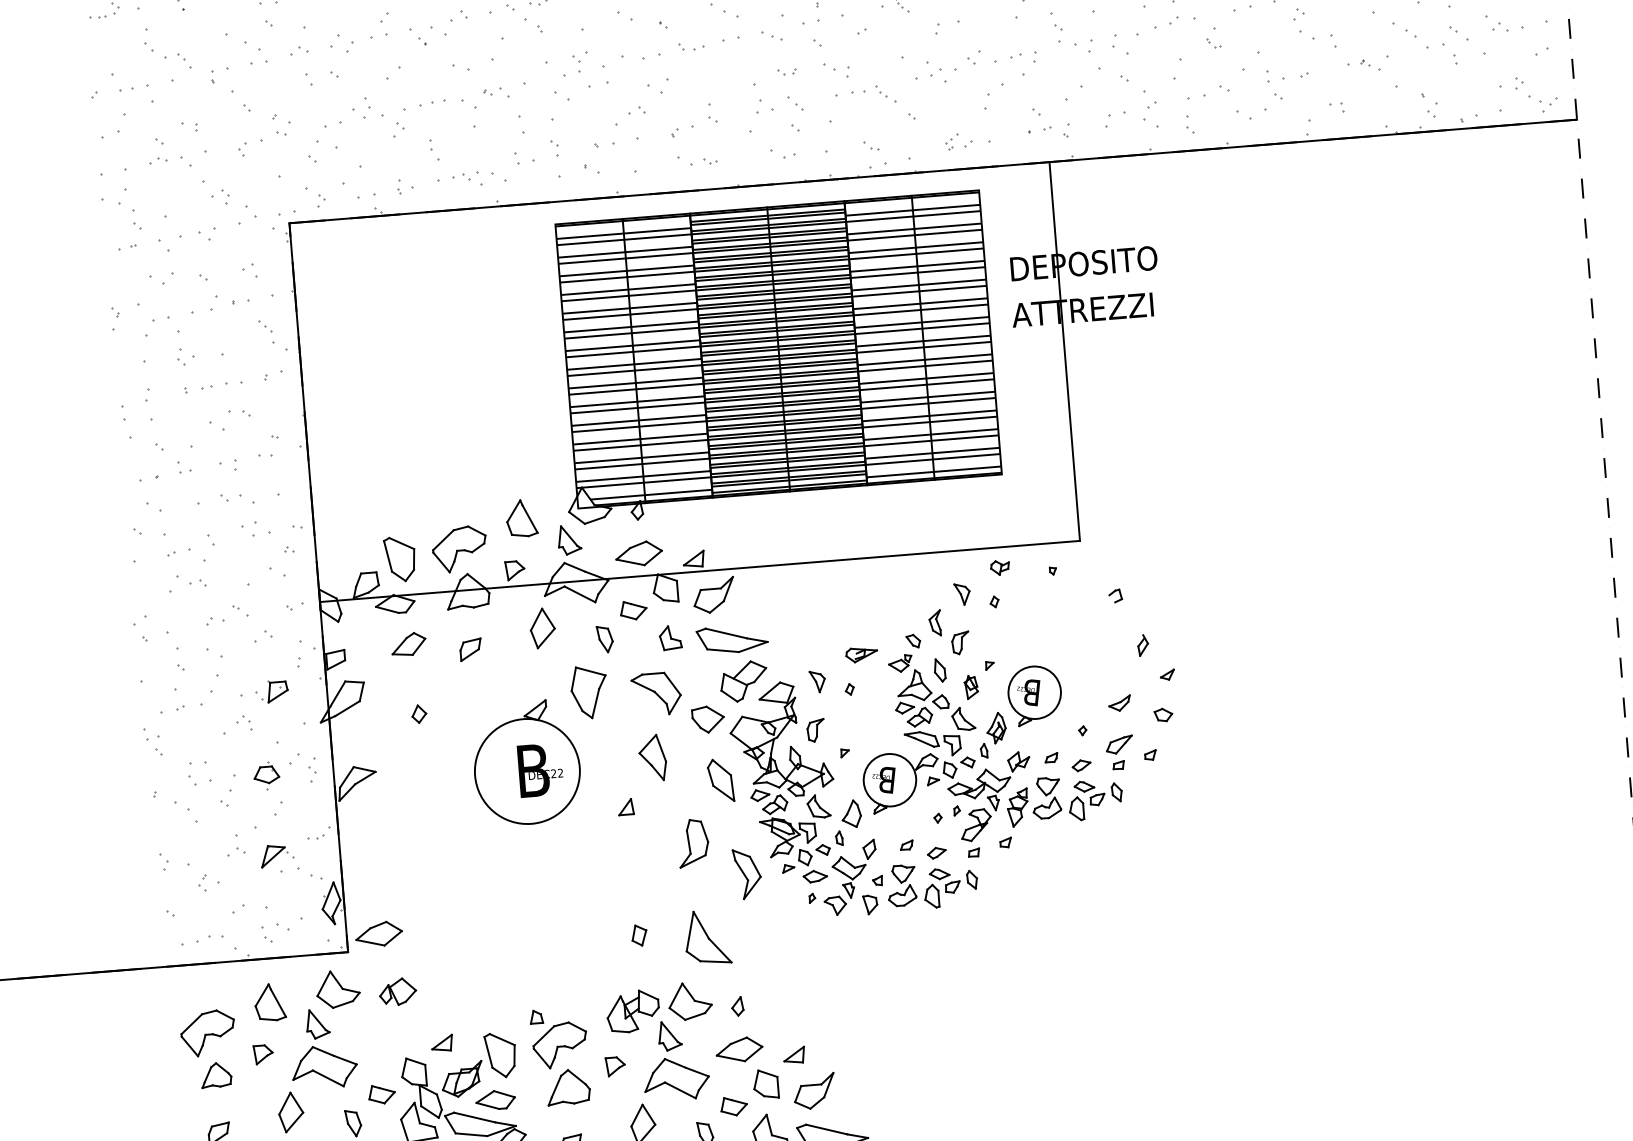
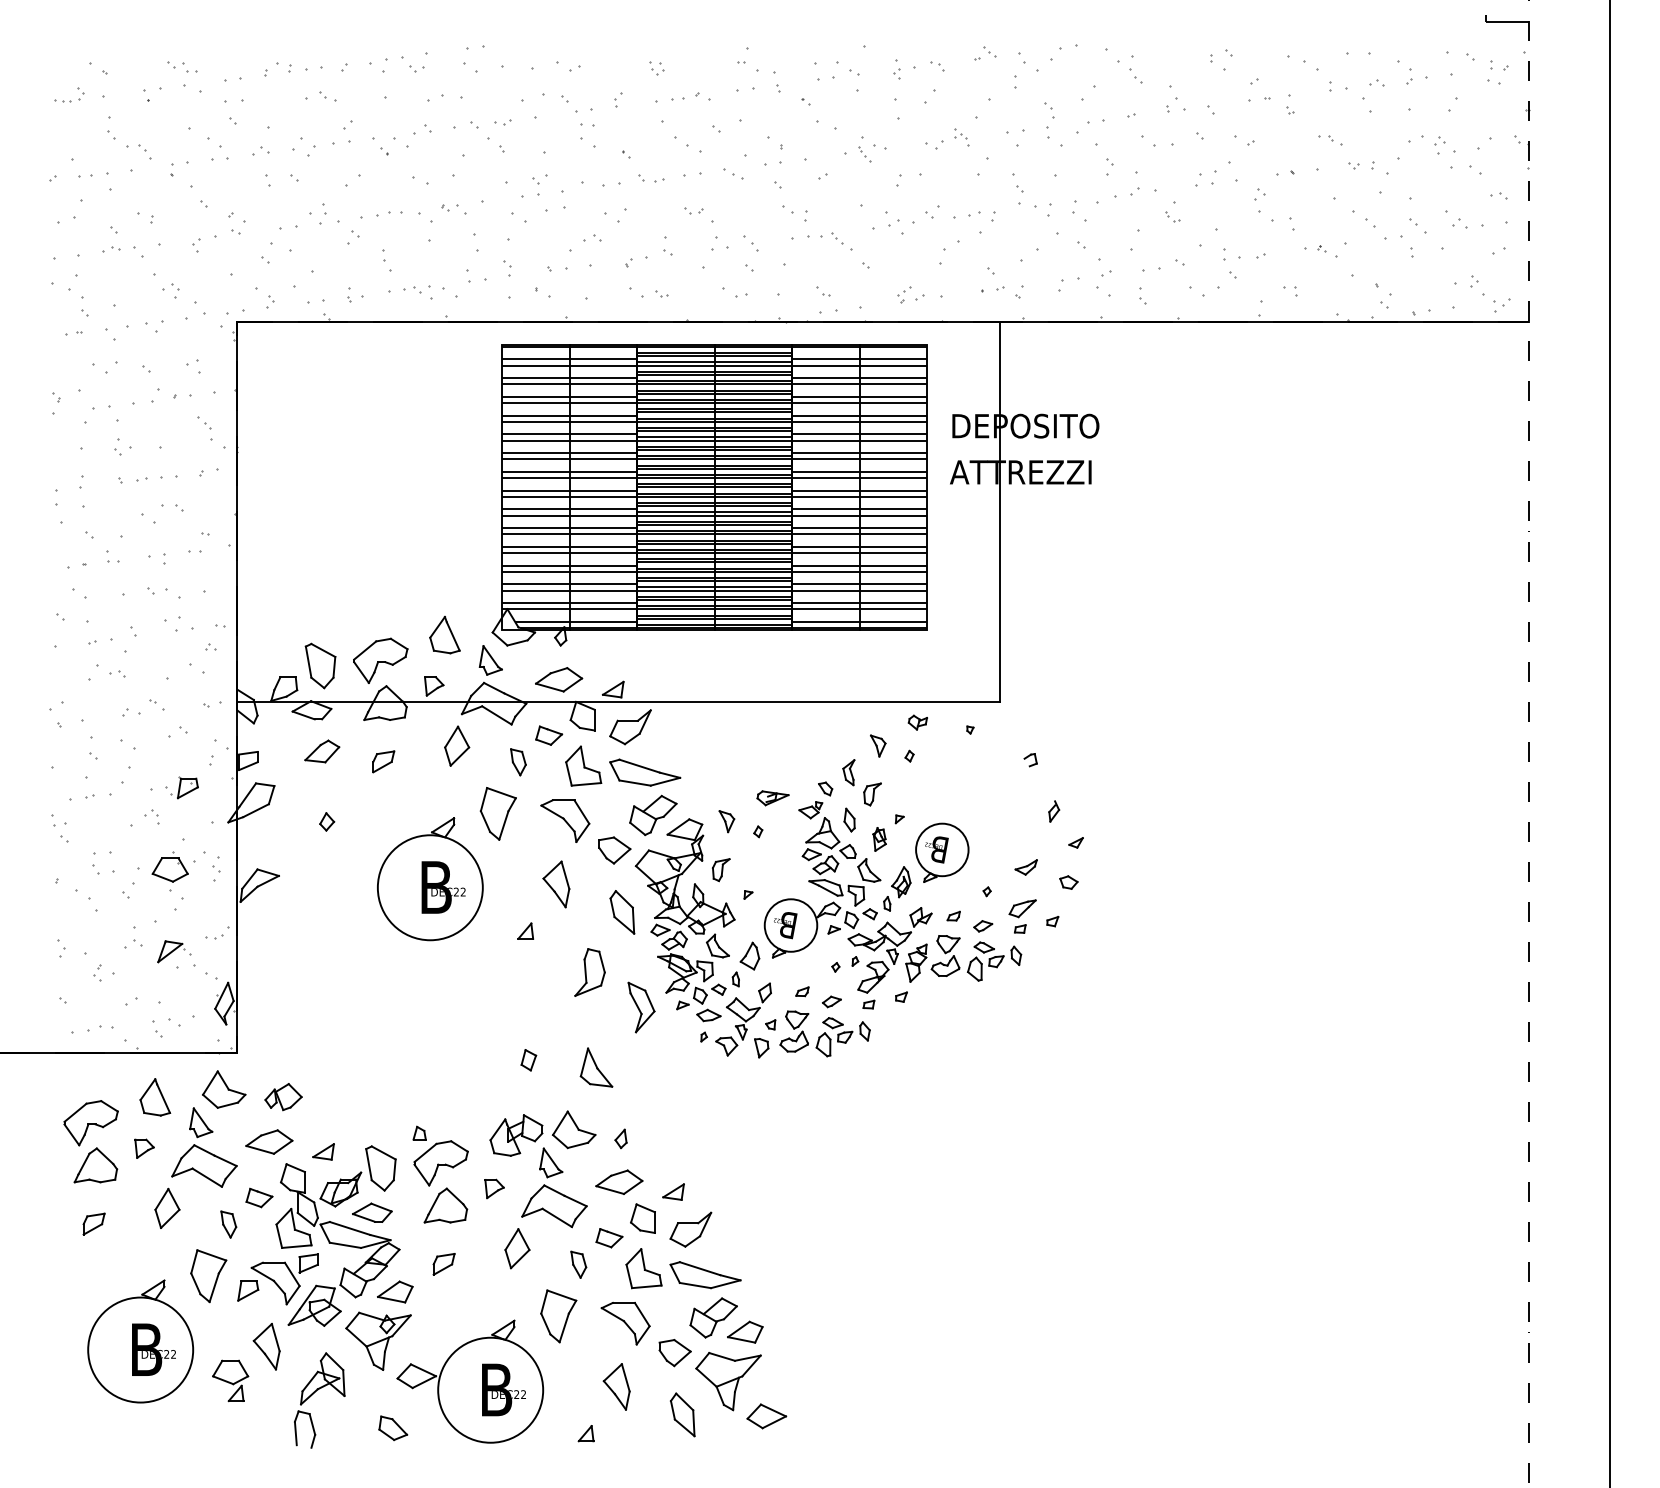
part: (787, 71) -> (693, 210), moved
part: (670, 637) -> (583, 765), size x1.67
part: (266, 776) -> (169, 871), size x1.43
part: (379, 933) -> (269, 1141), moved
part: (707, 937) -> (596, 1067), size x0.71
part: (215, 1075) -> (95, 1165), size x1.43

